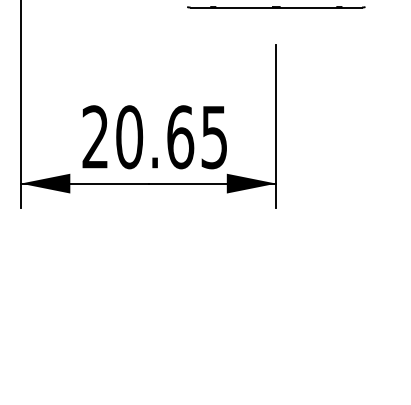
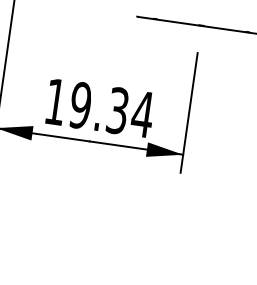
text: (155, 137) -> (99, 108), 20.65 -> 19.34

